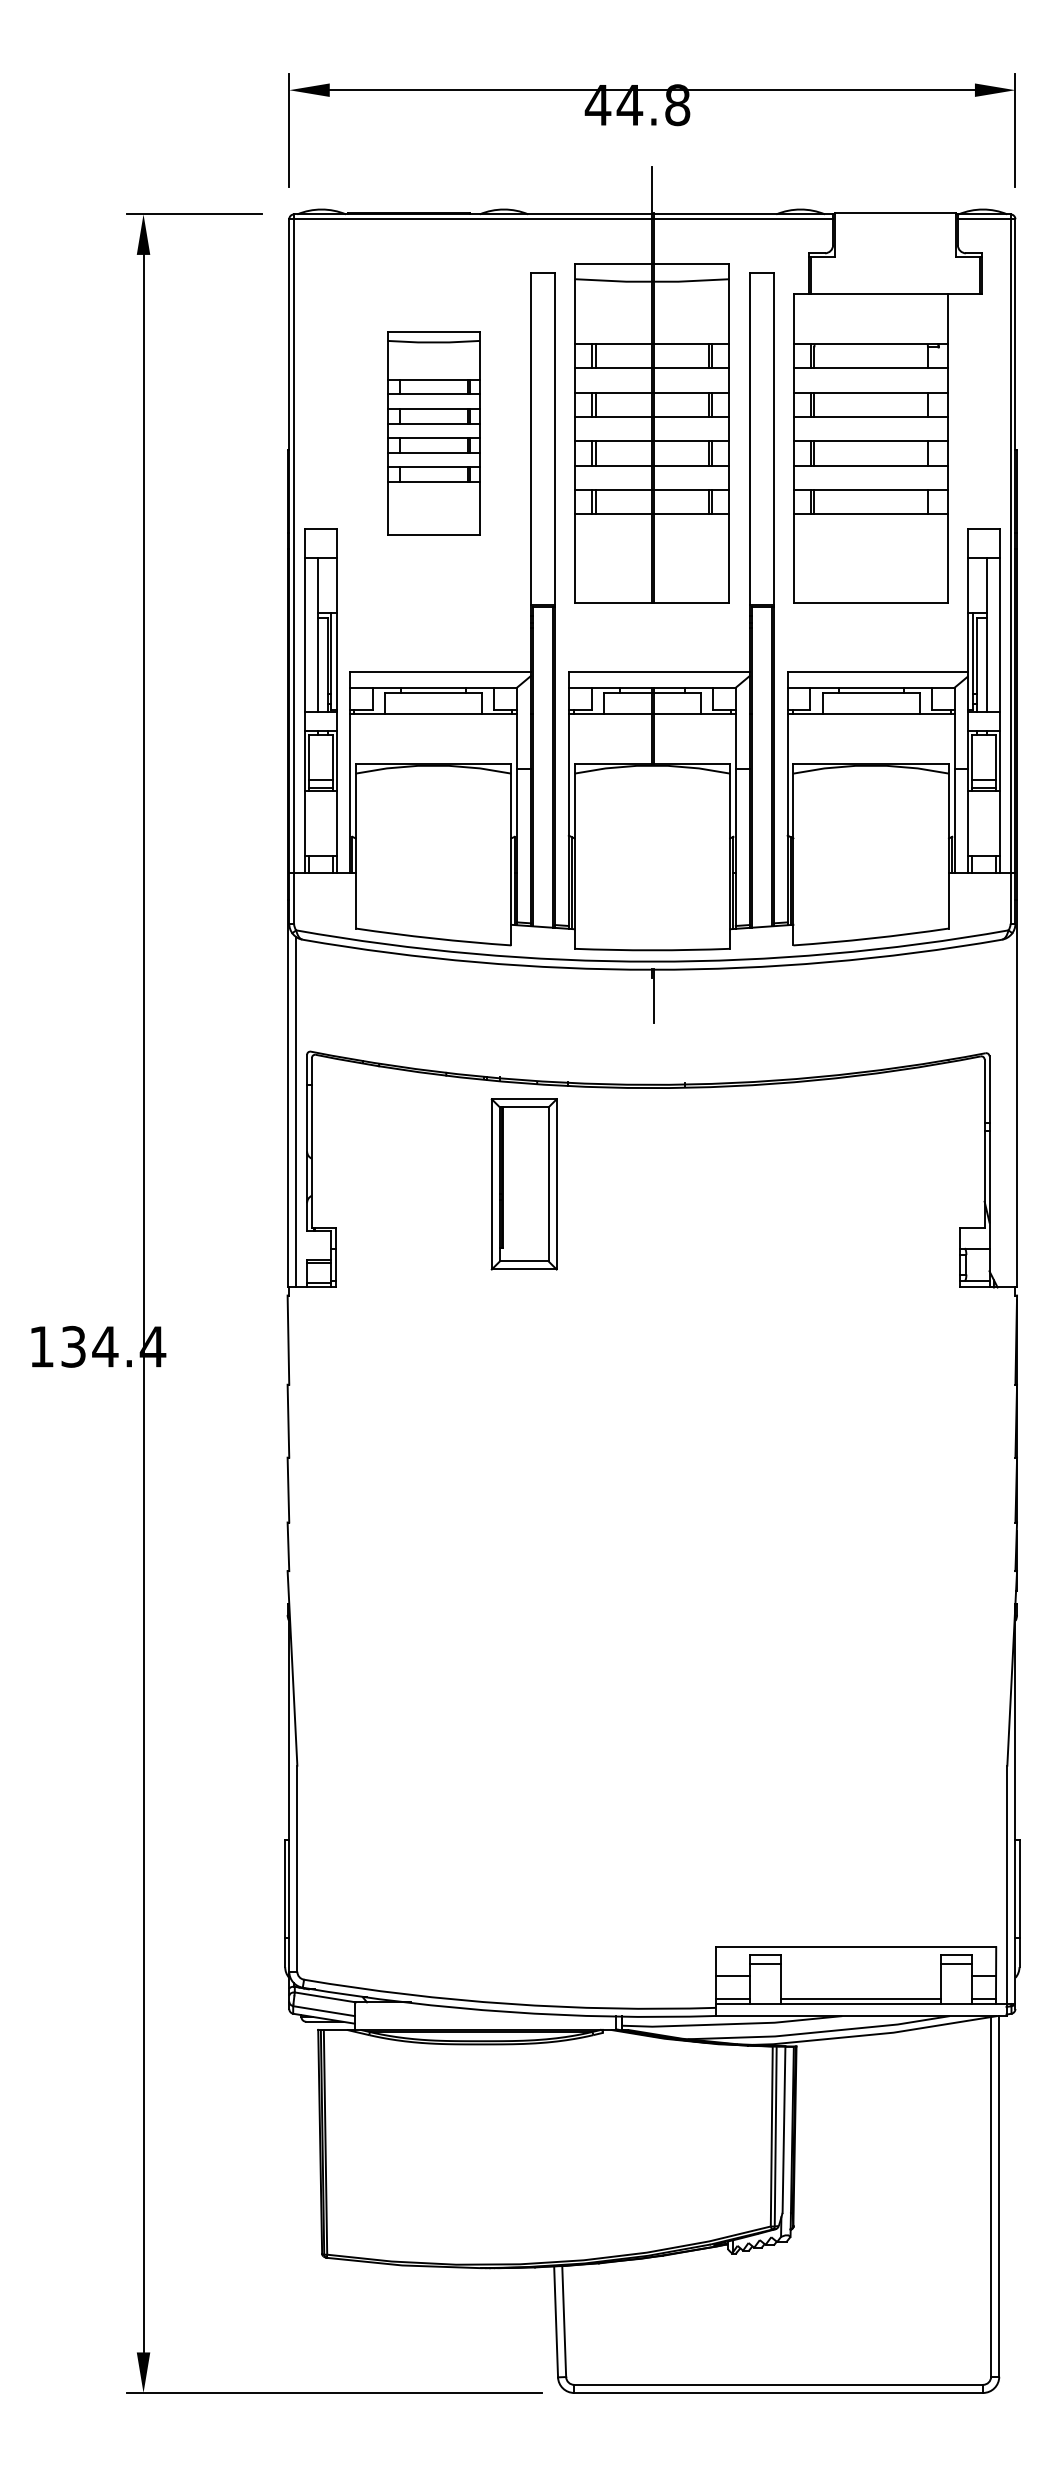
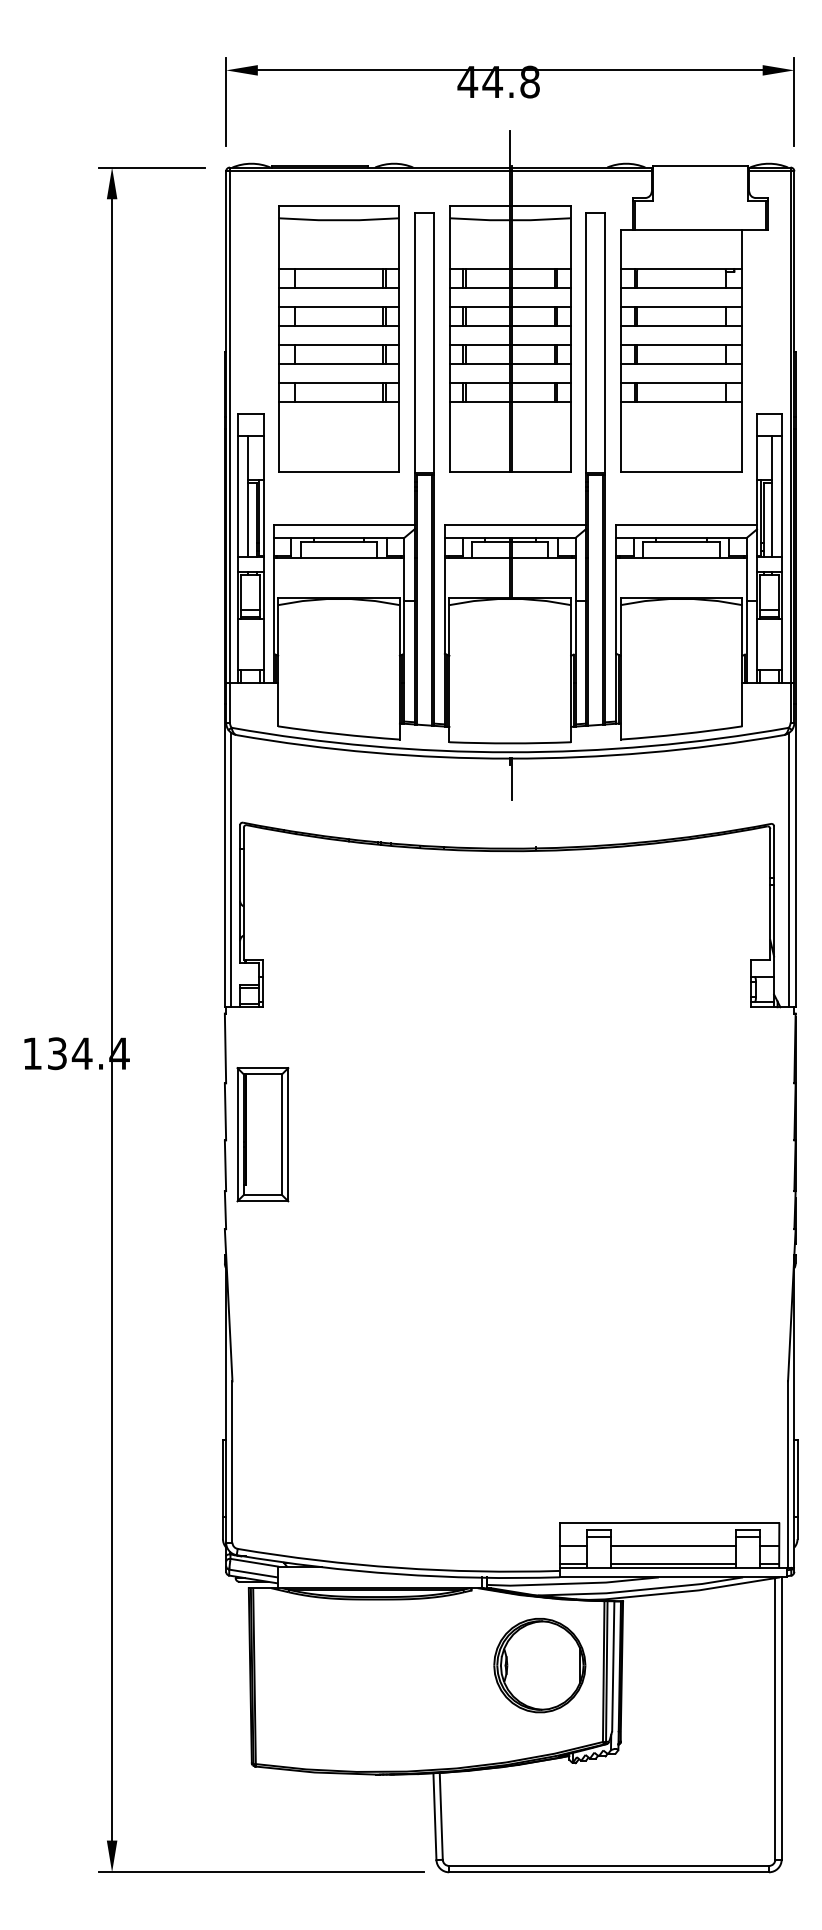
part: (433, 433) -> (339, 339), size x1.67
line: (1008, 1111) -> (788, 869), added
part: (523, 1184) -> (262, 1134), moved
line: (860, 1976) -> (673, 1546), added
part: (690, 2128) -> (540, 1665), added

